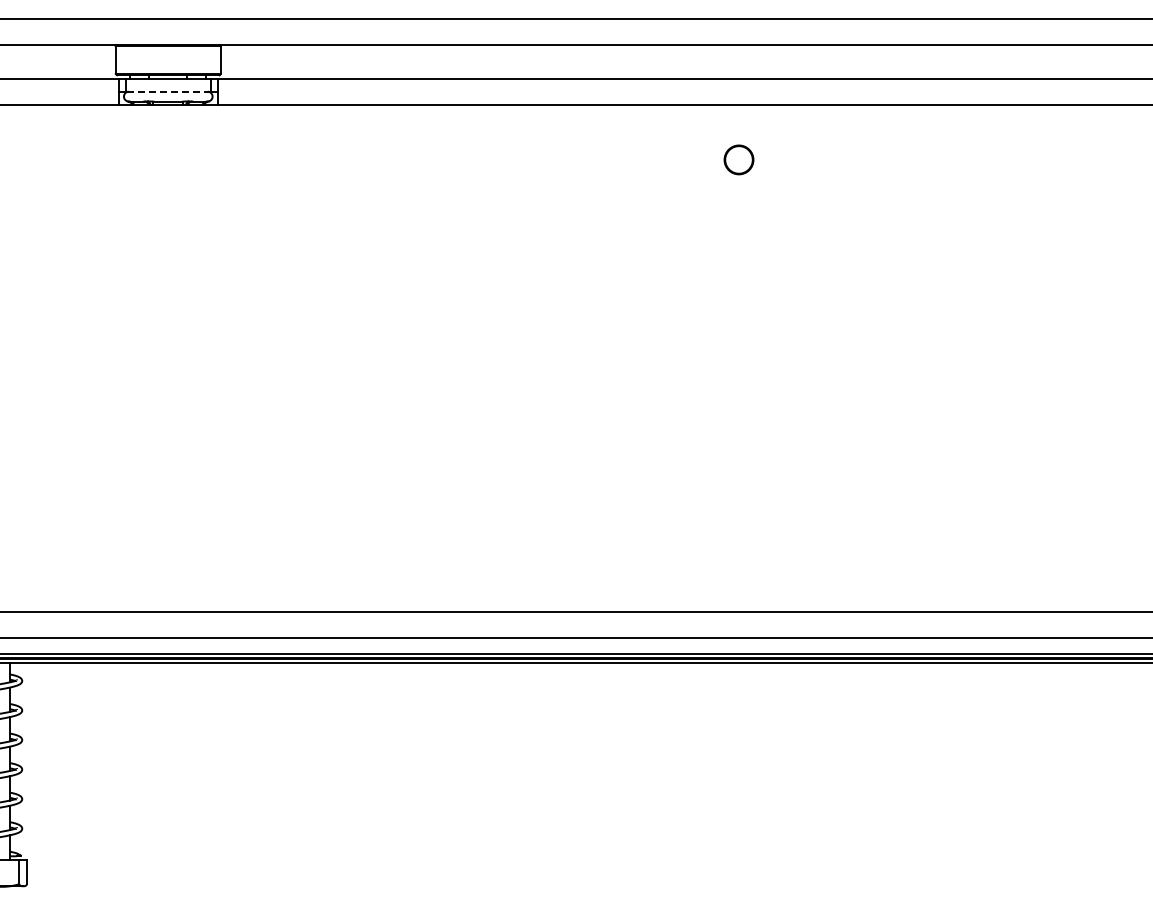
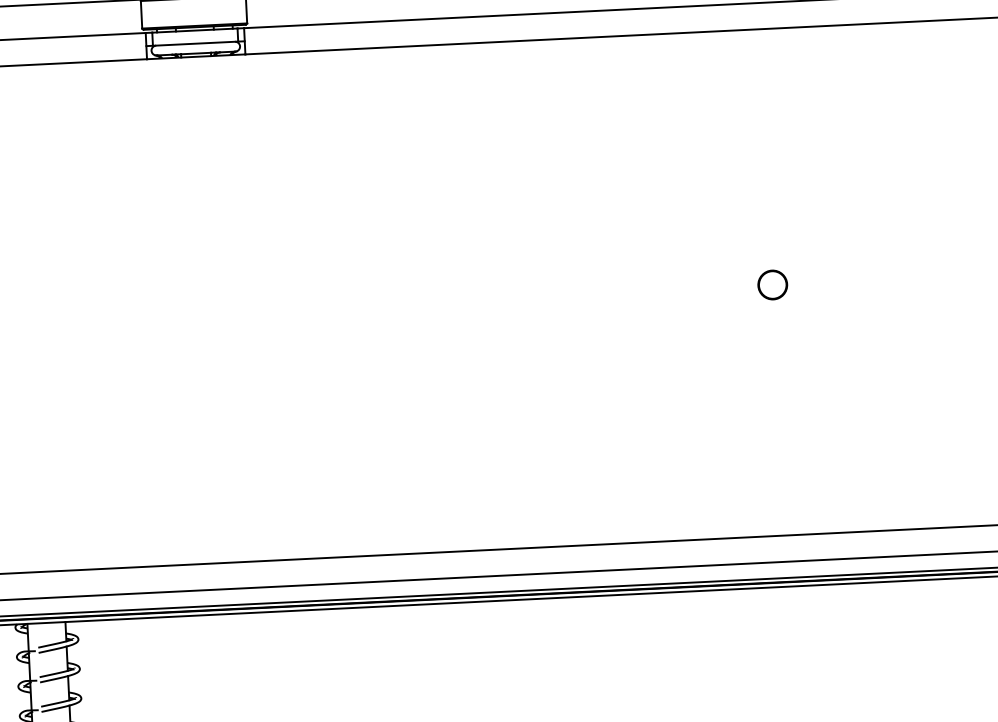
line: (168, 91) -> (195, 43), dashed -> solid
part: (738, 159) -> (772, 284), moved

